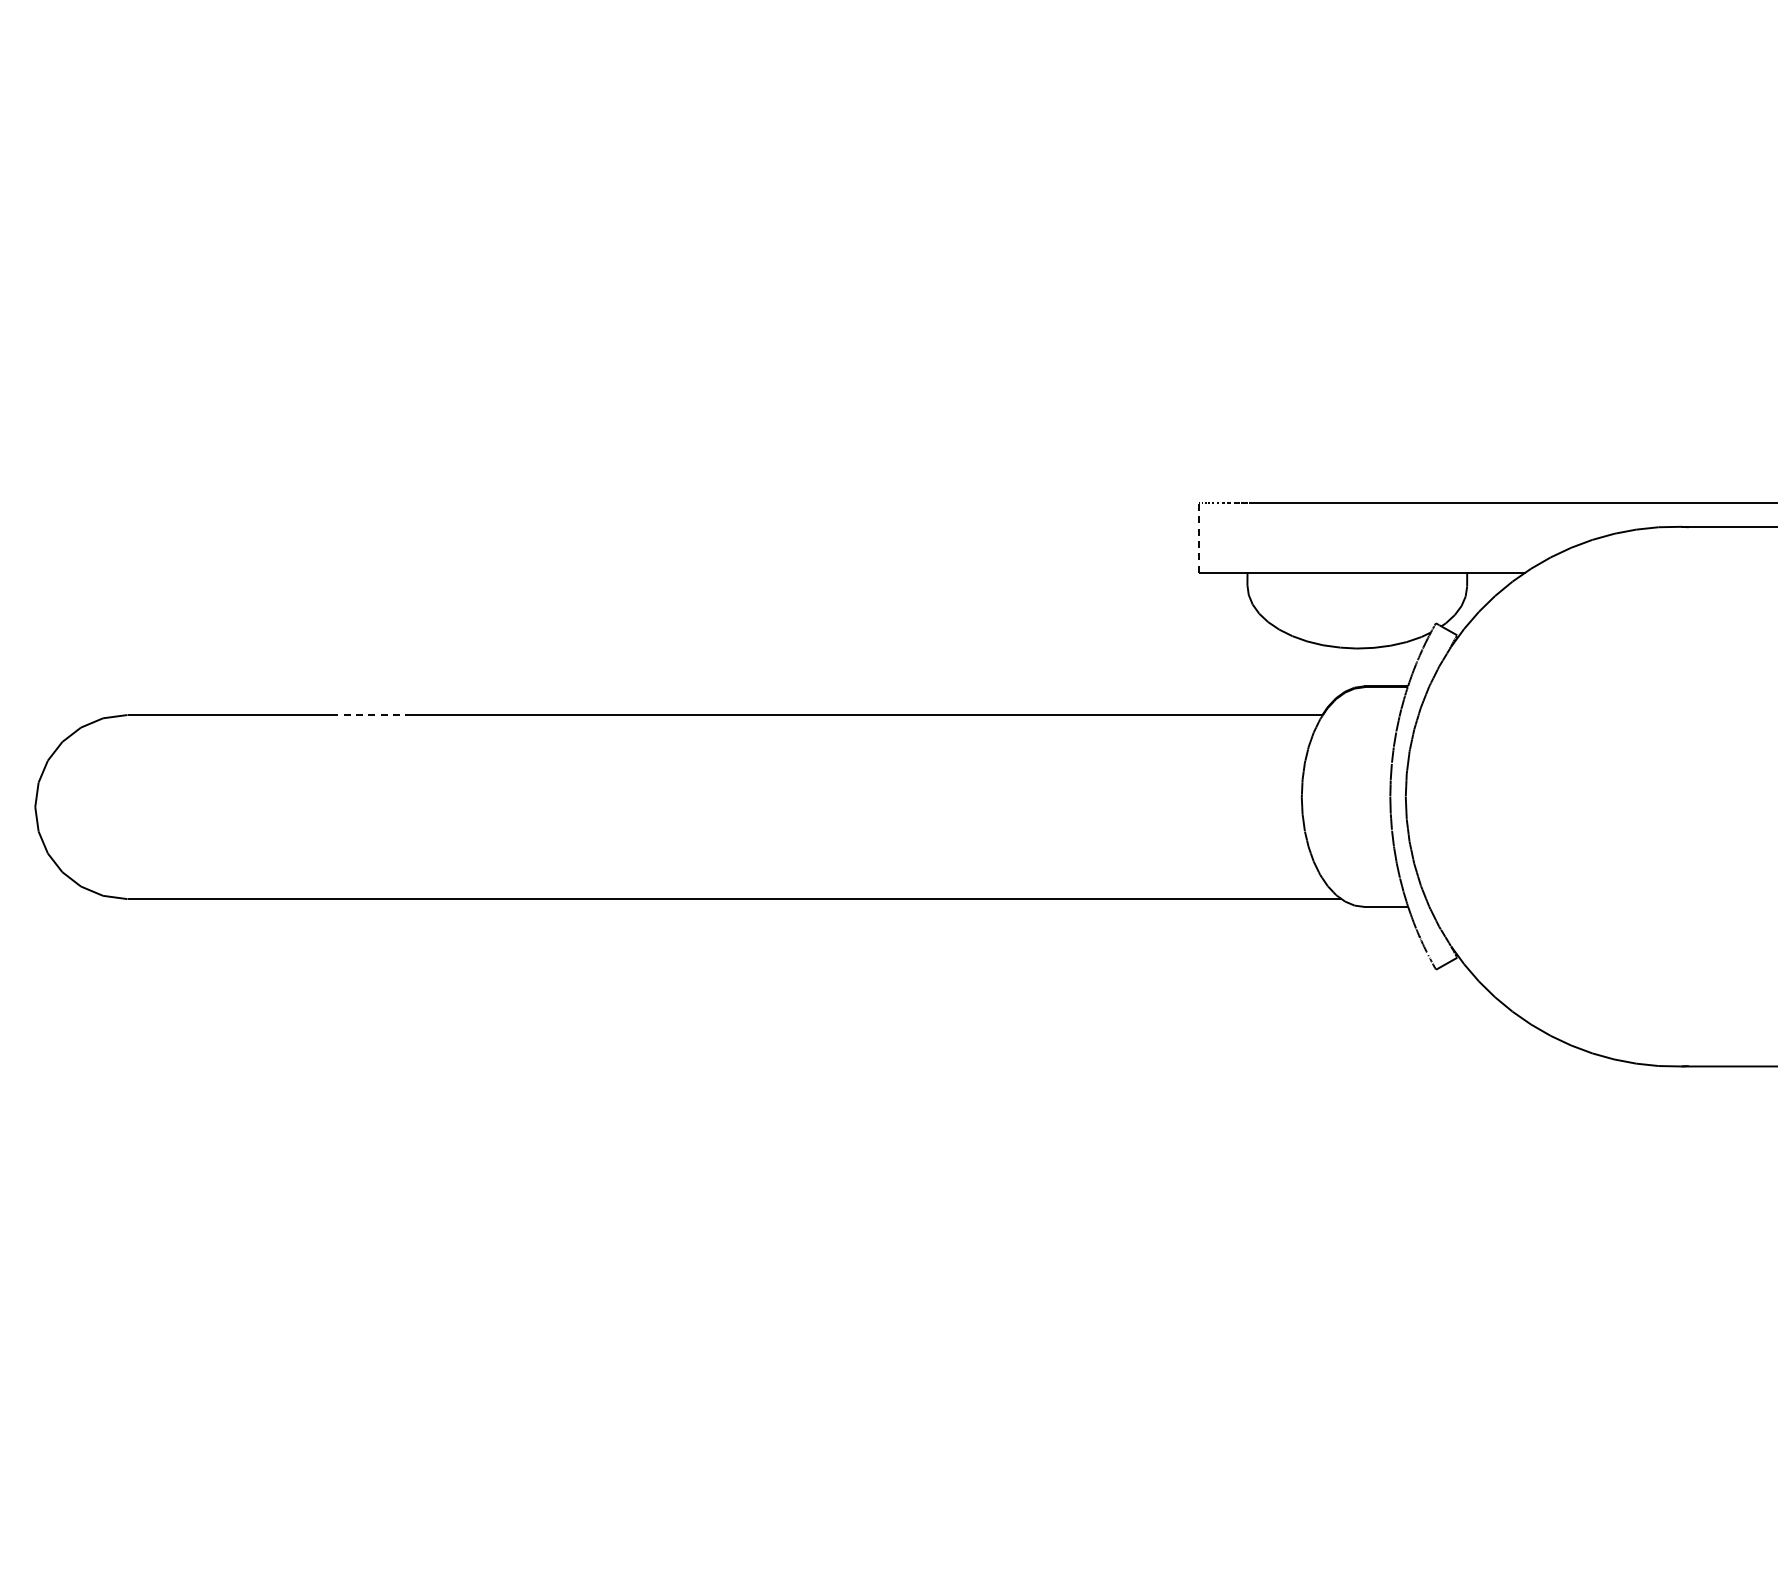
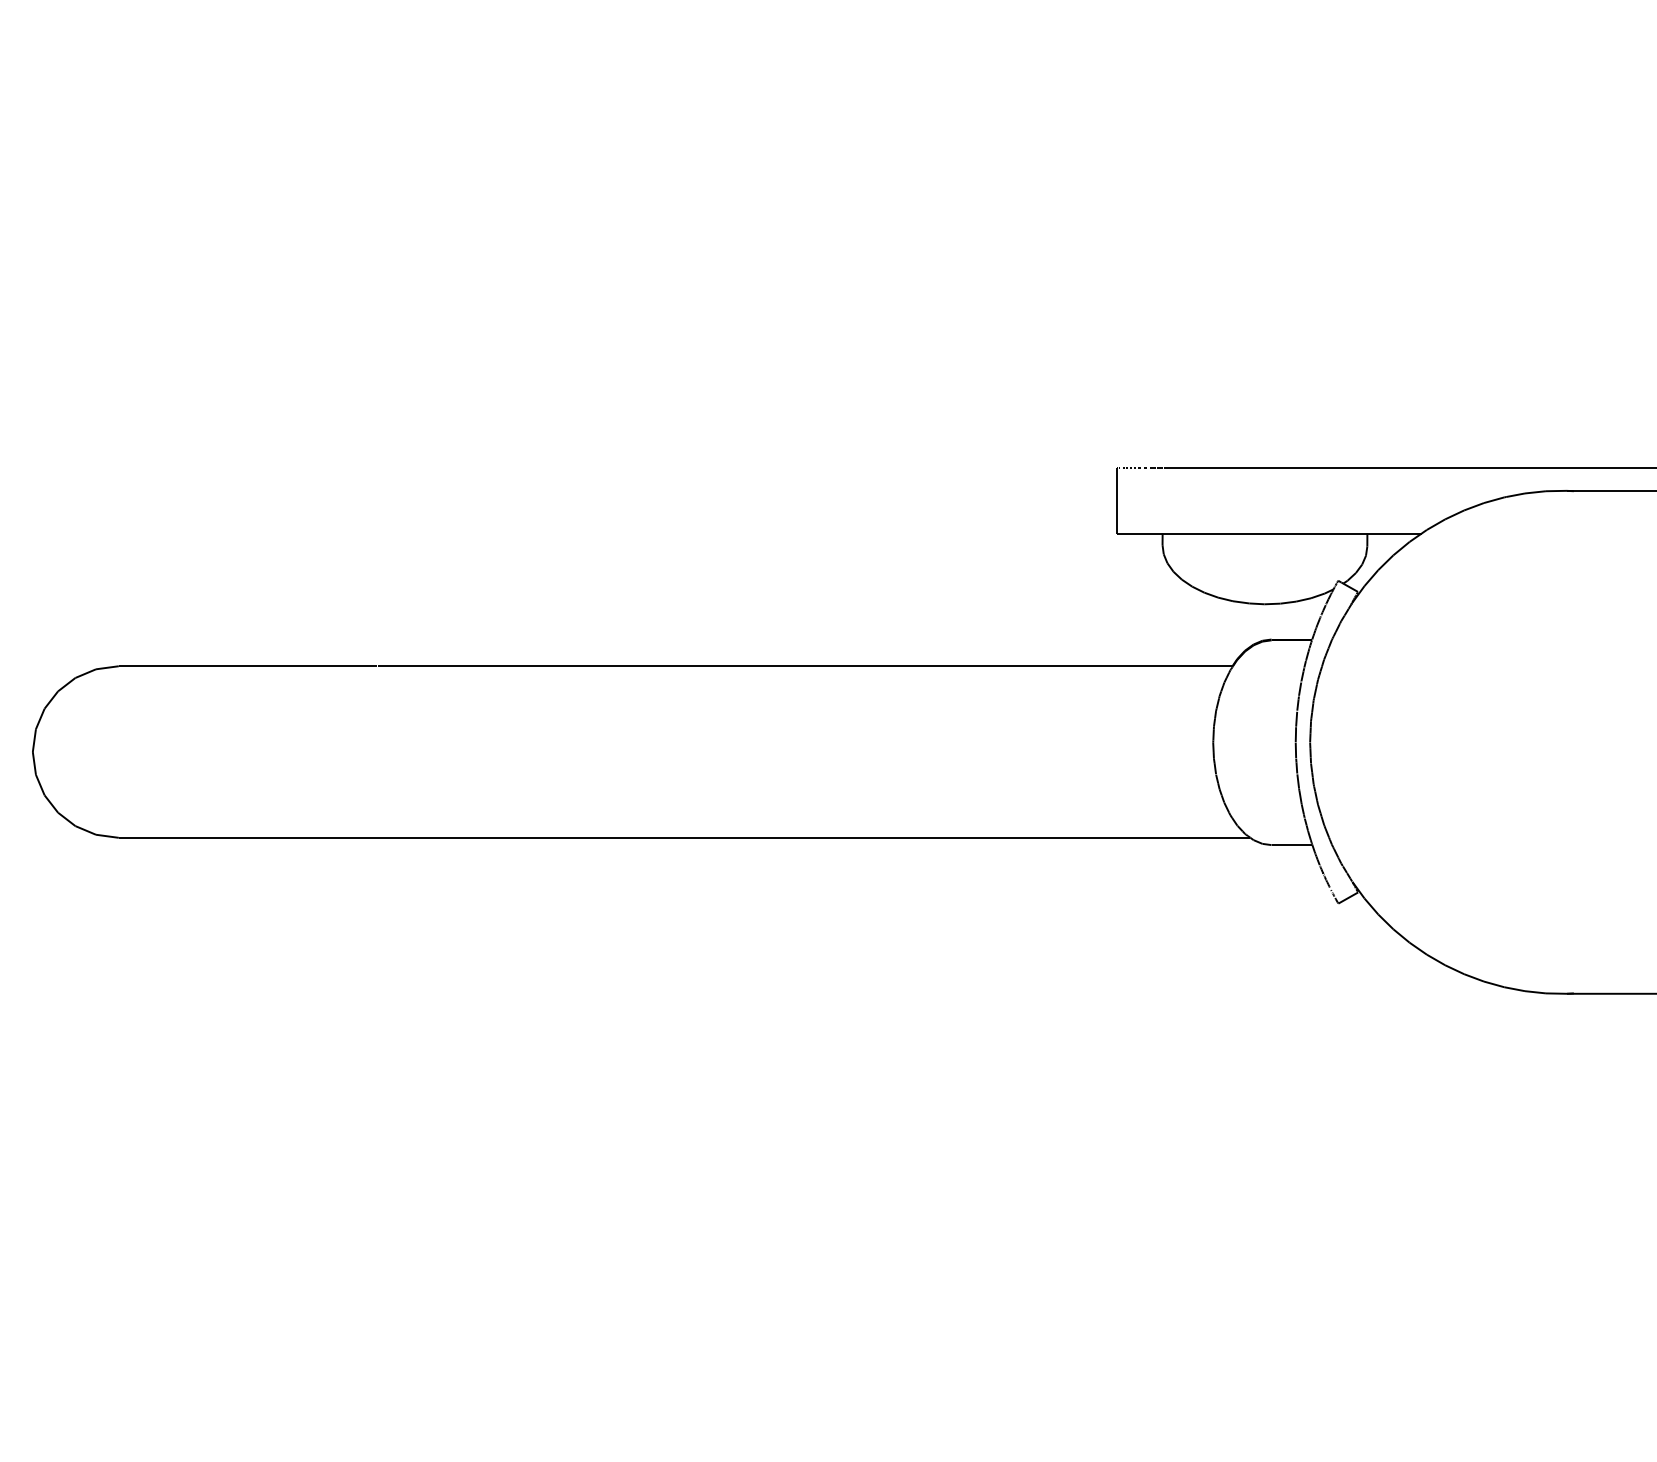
line: (1198, 537) -> (1116, 500), dashed -> solid
line: (368, 715) -> (343, 666), dashed -> solid

